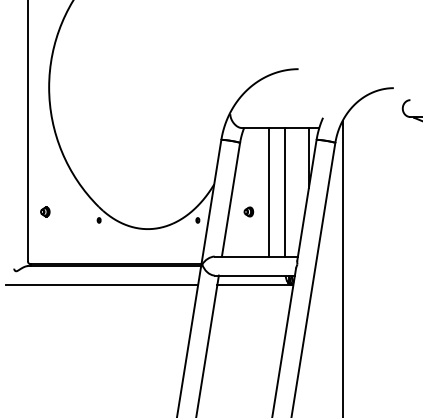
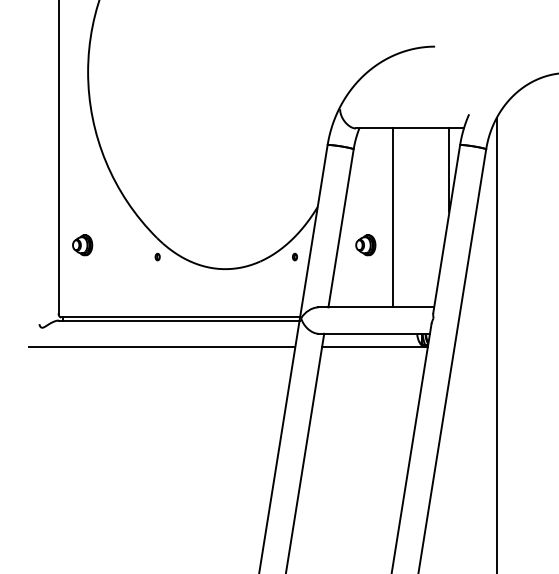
line: (285, 191) -> (416, 216), removed
part: (45, 211) -> (83, 244), size x1.6
part: (248, 211) -> (365, 244), size x1.6

